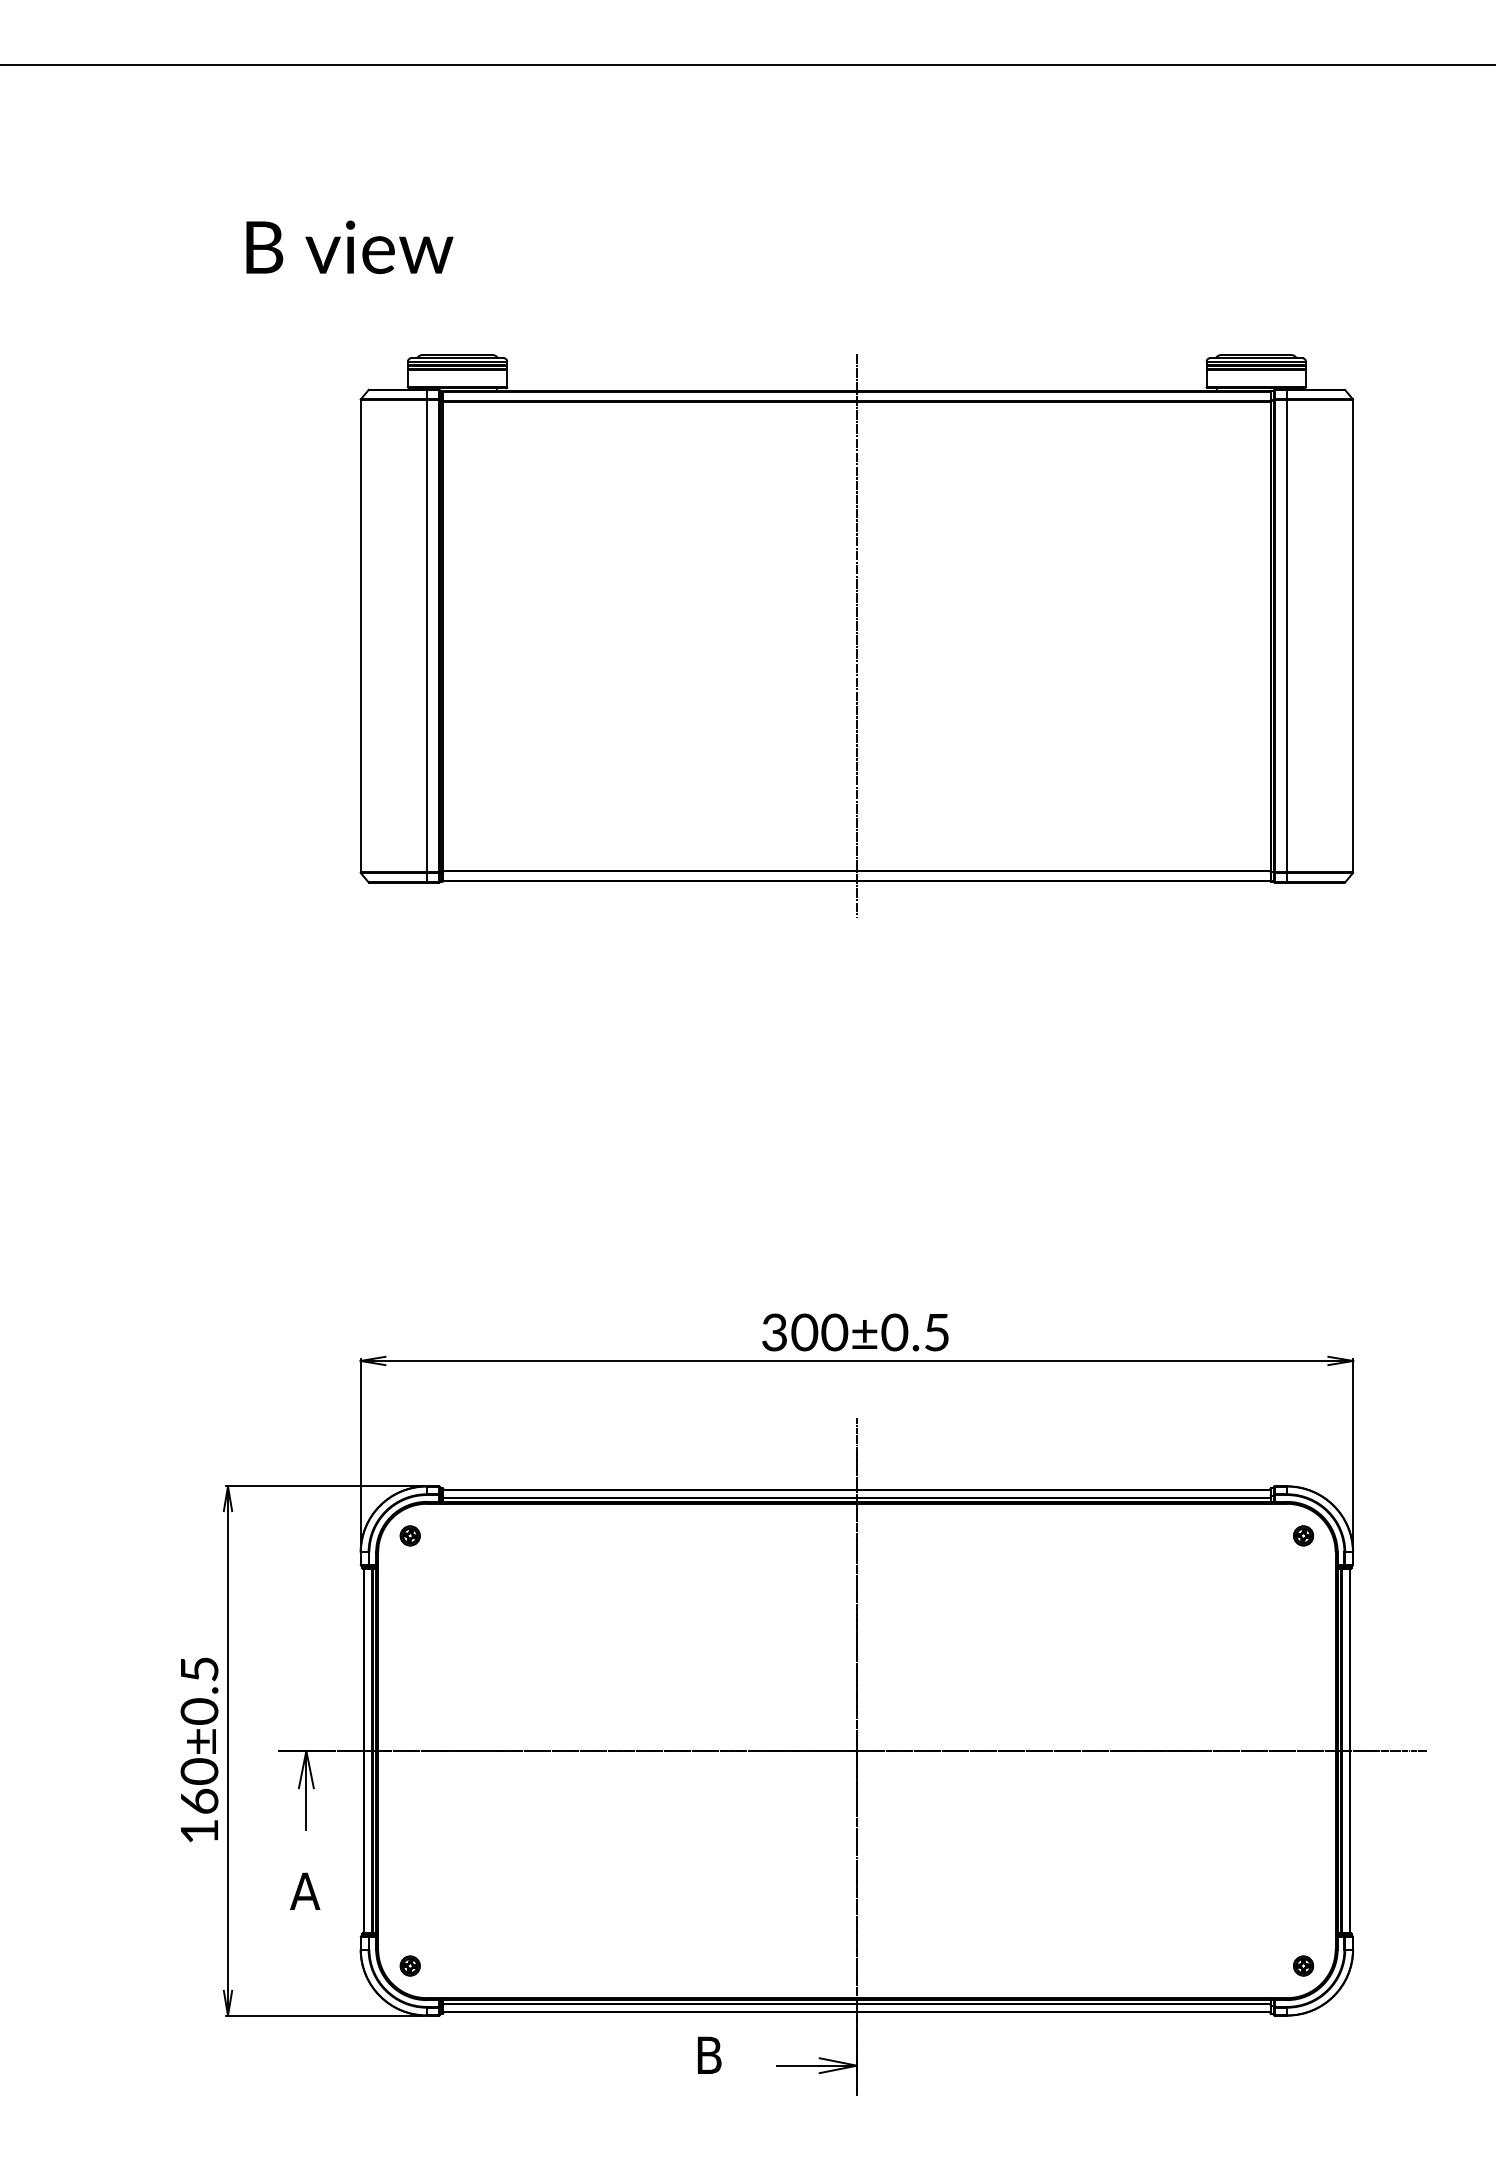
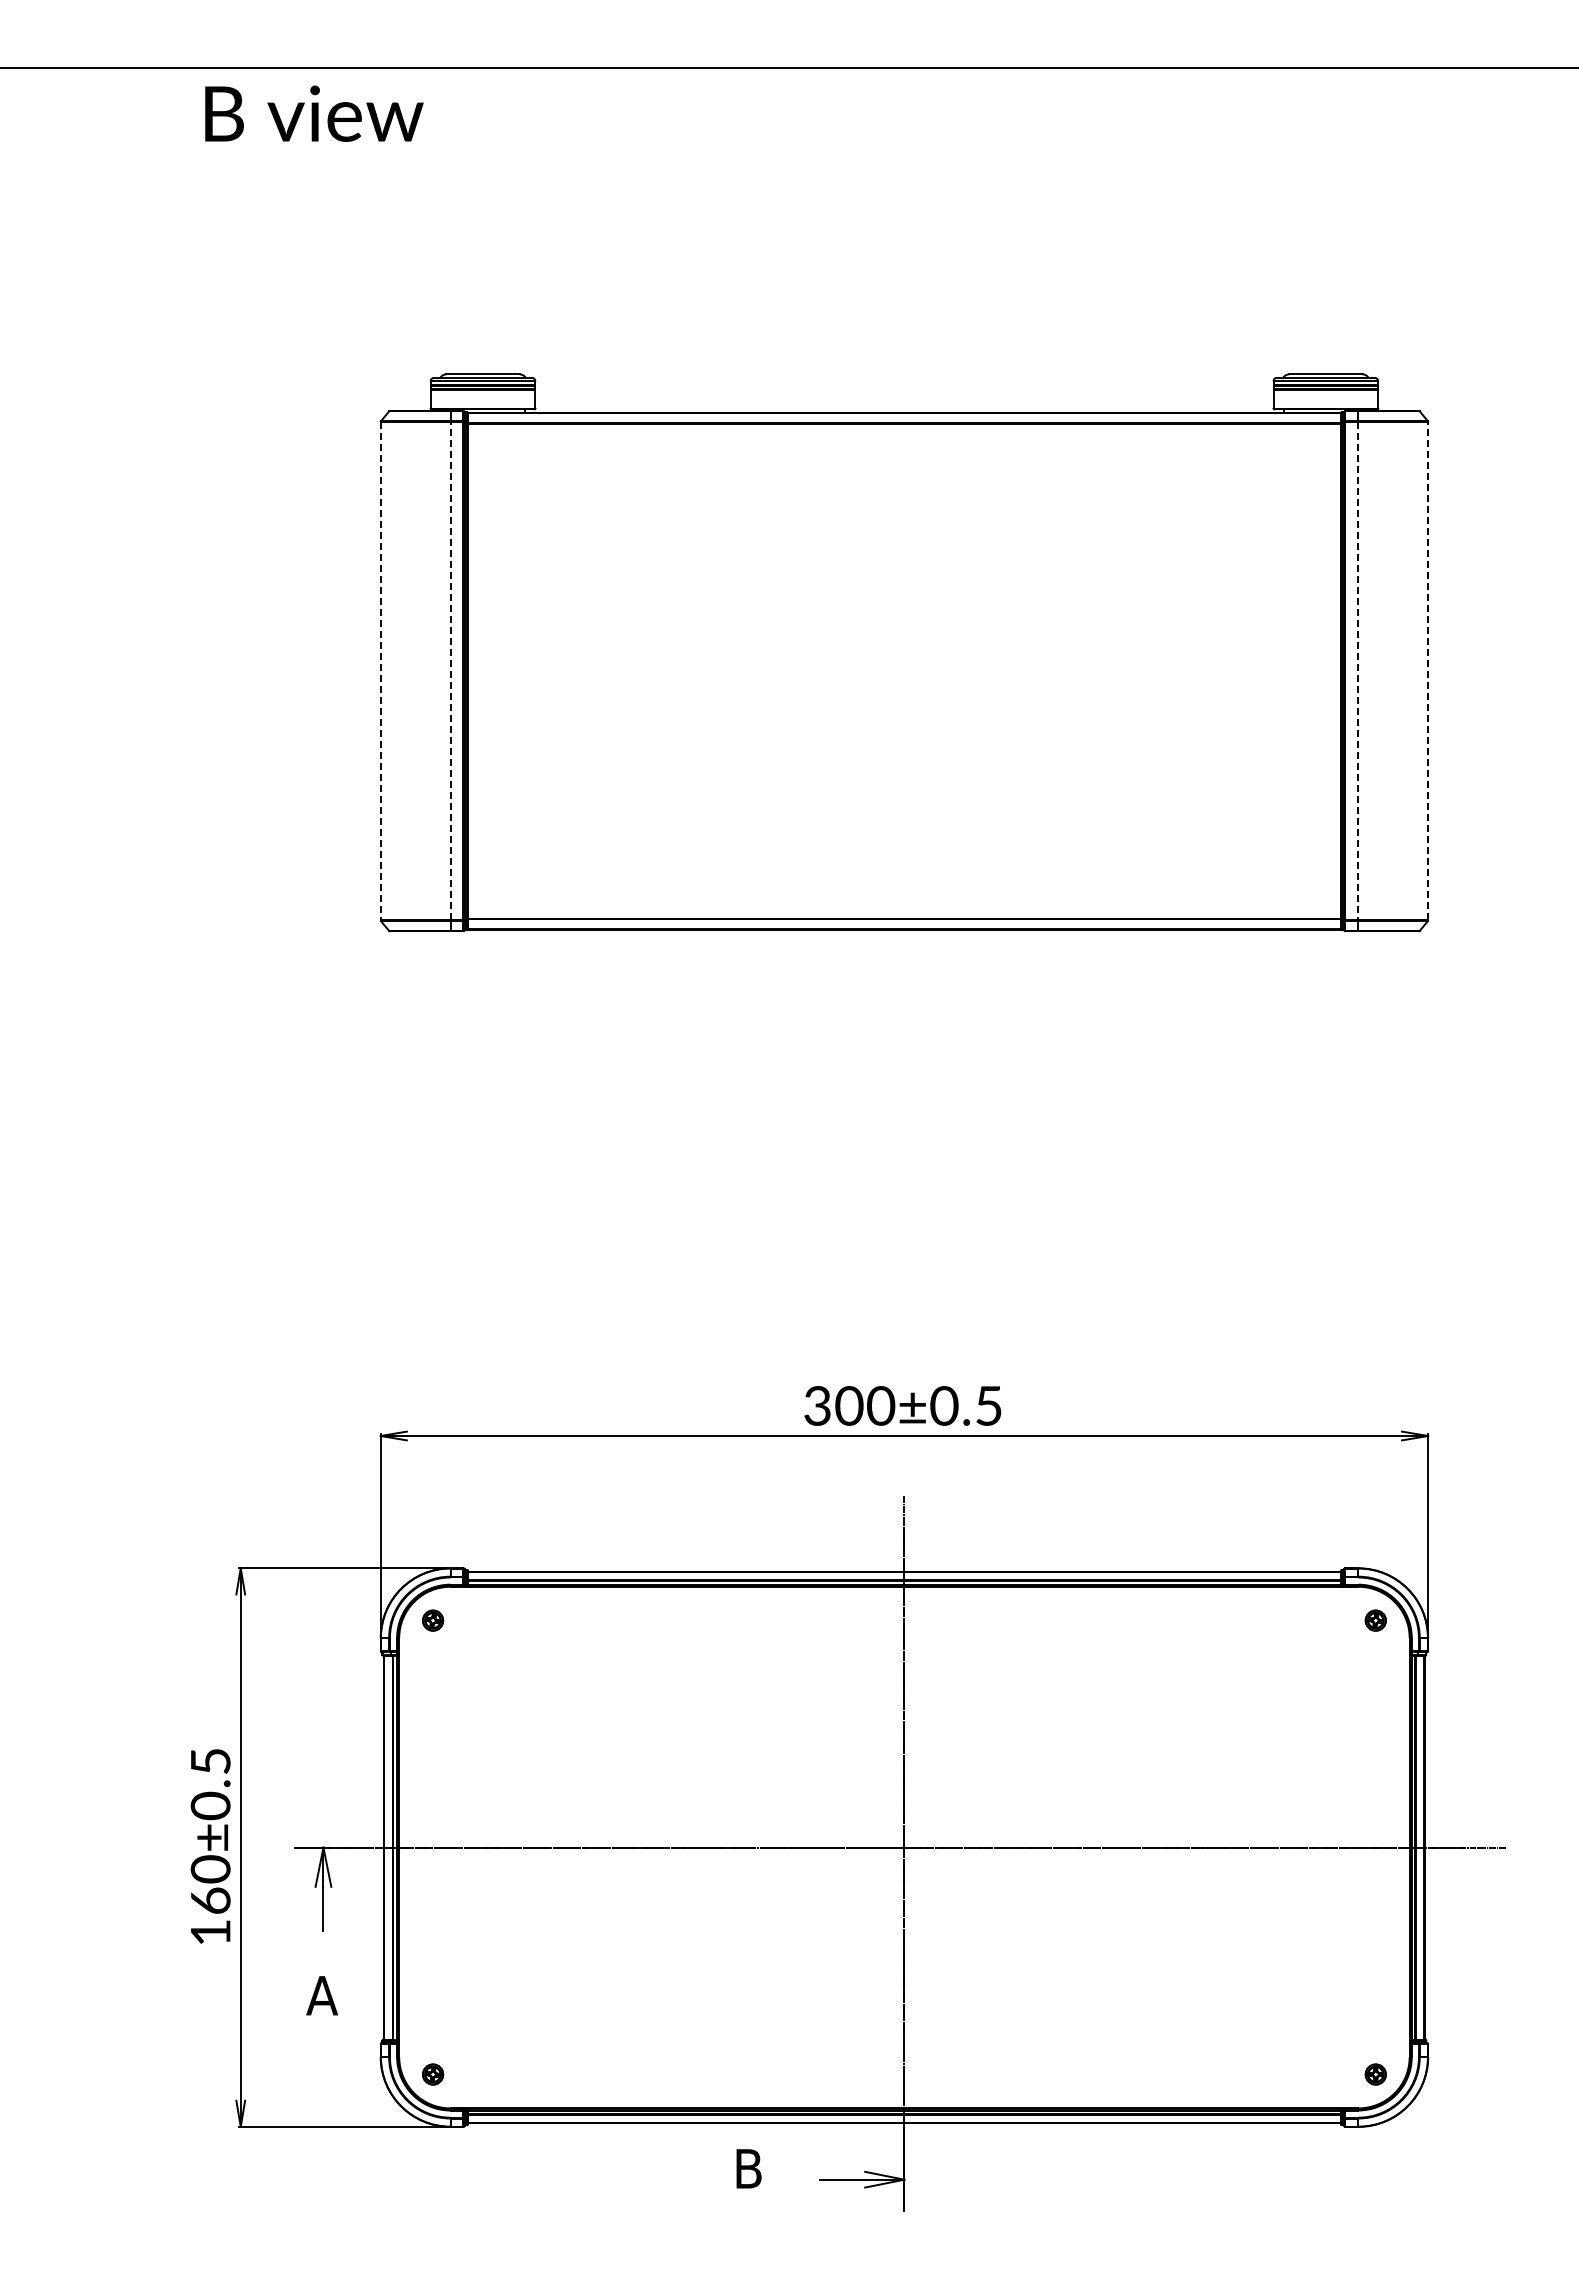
text: (350, 247) -> (314, 113), moved
line: (426, 635) -> (450, 670), solid -> dashed
line: (856, 635) -> (904, 670), removed
line: (1353, 635) -> (1428, 670), solid -> dashed
line: (360, 636) -> (380, 671), solid -> dashed
line: (1287, 636) -> (1358, 671), solid -> dashed

